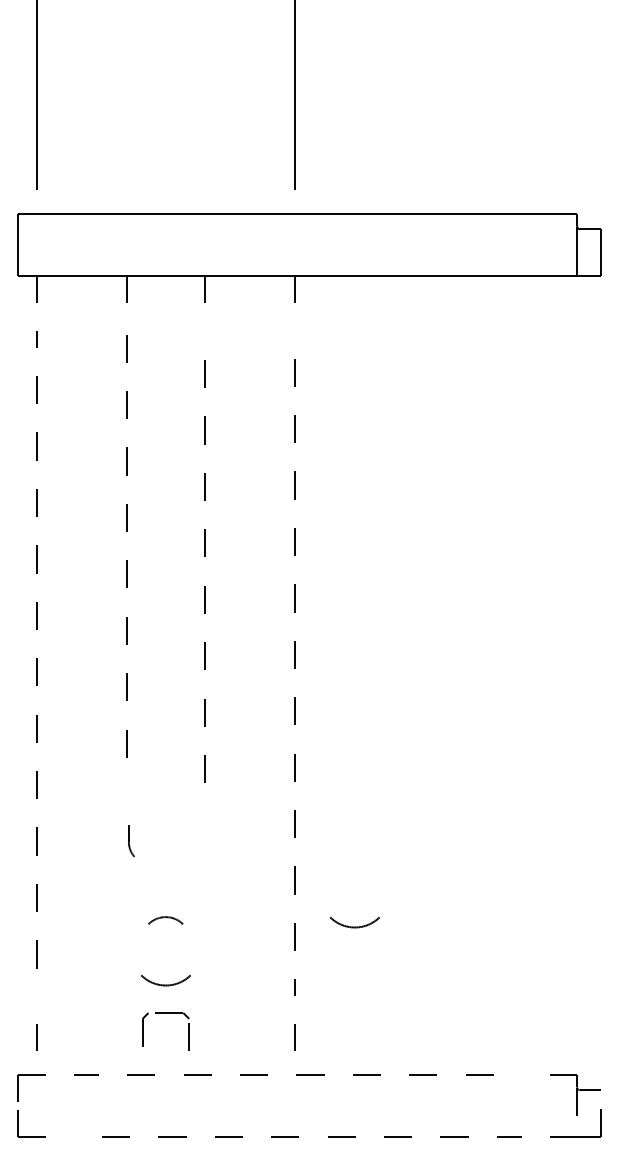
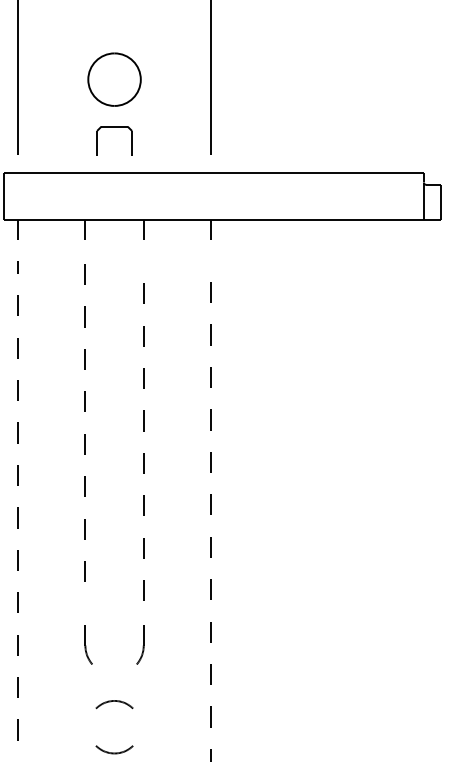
part: (165, 89) -> (114, 79), added
part: (165, 152) -> (114, 127), added
part: (131, 841) -> (88, 645), size x1.67
part: (200, 841) -> (140, 645), added
part: (165, 920) -> (114, 704), size x1.43
part: (354, 922) -> (256, 706), removed

